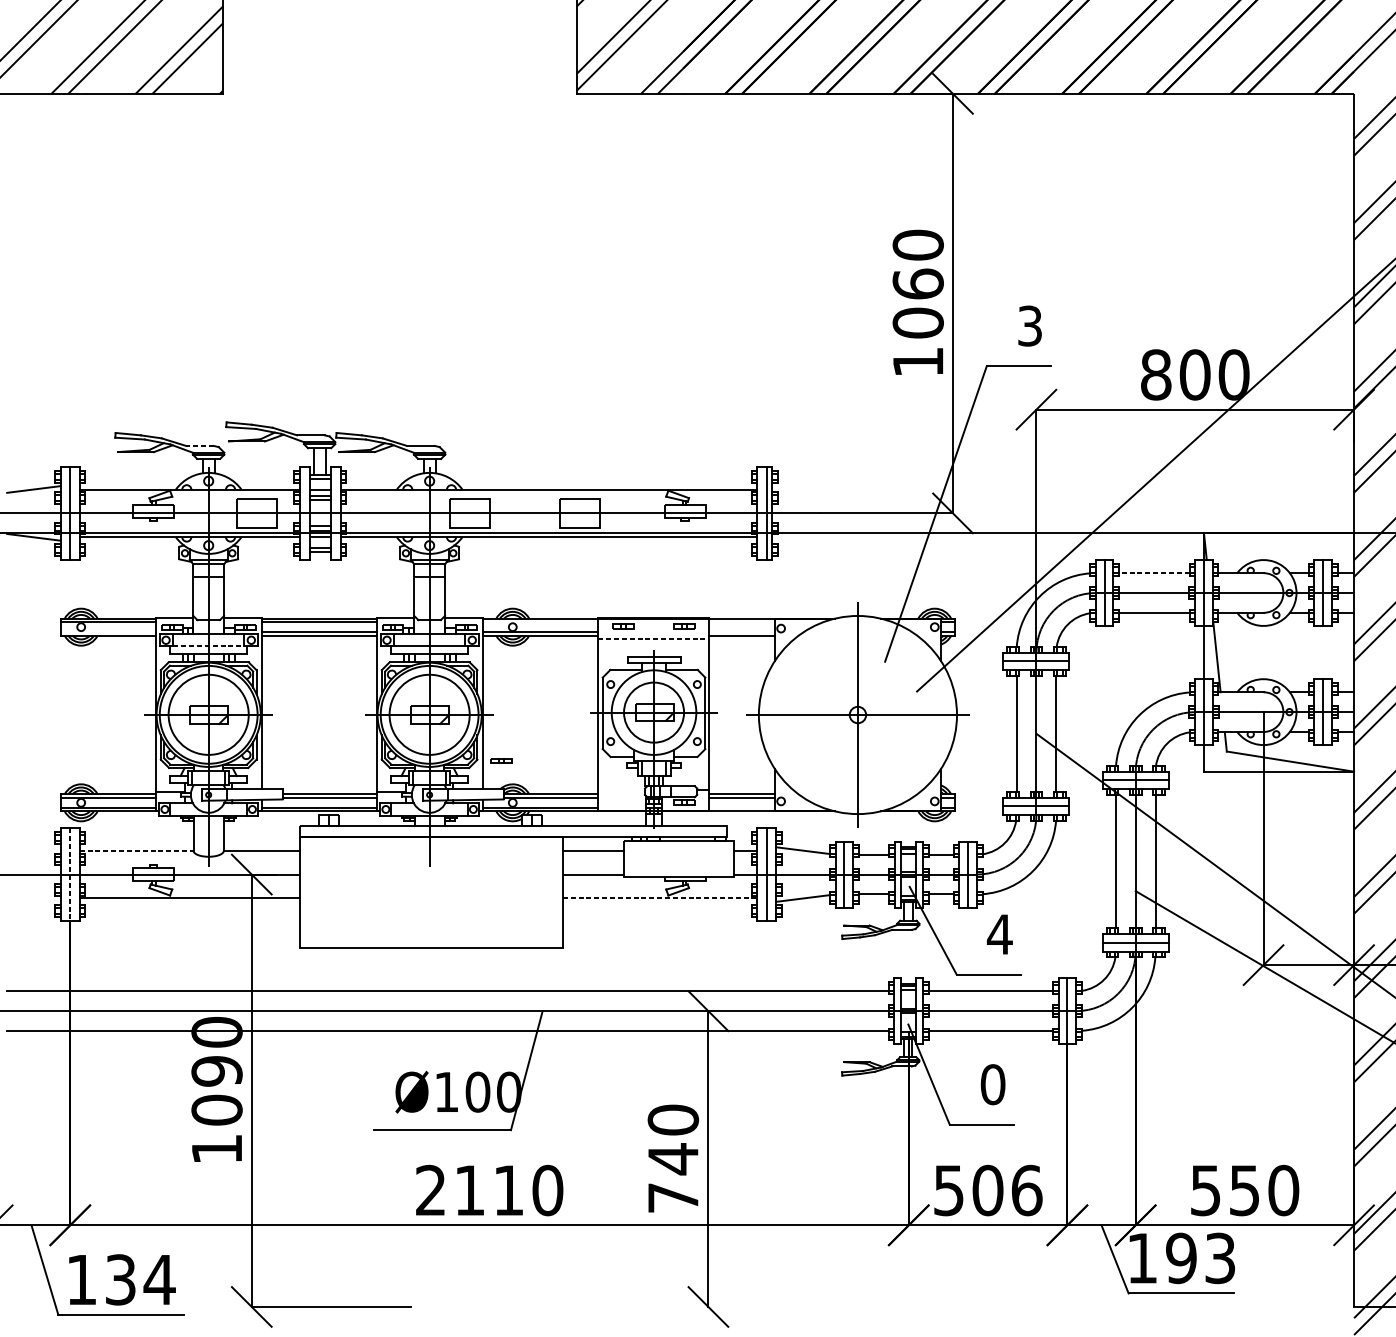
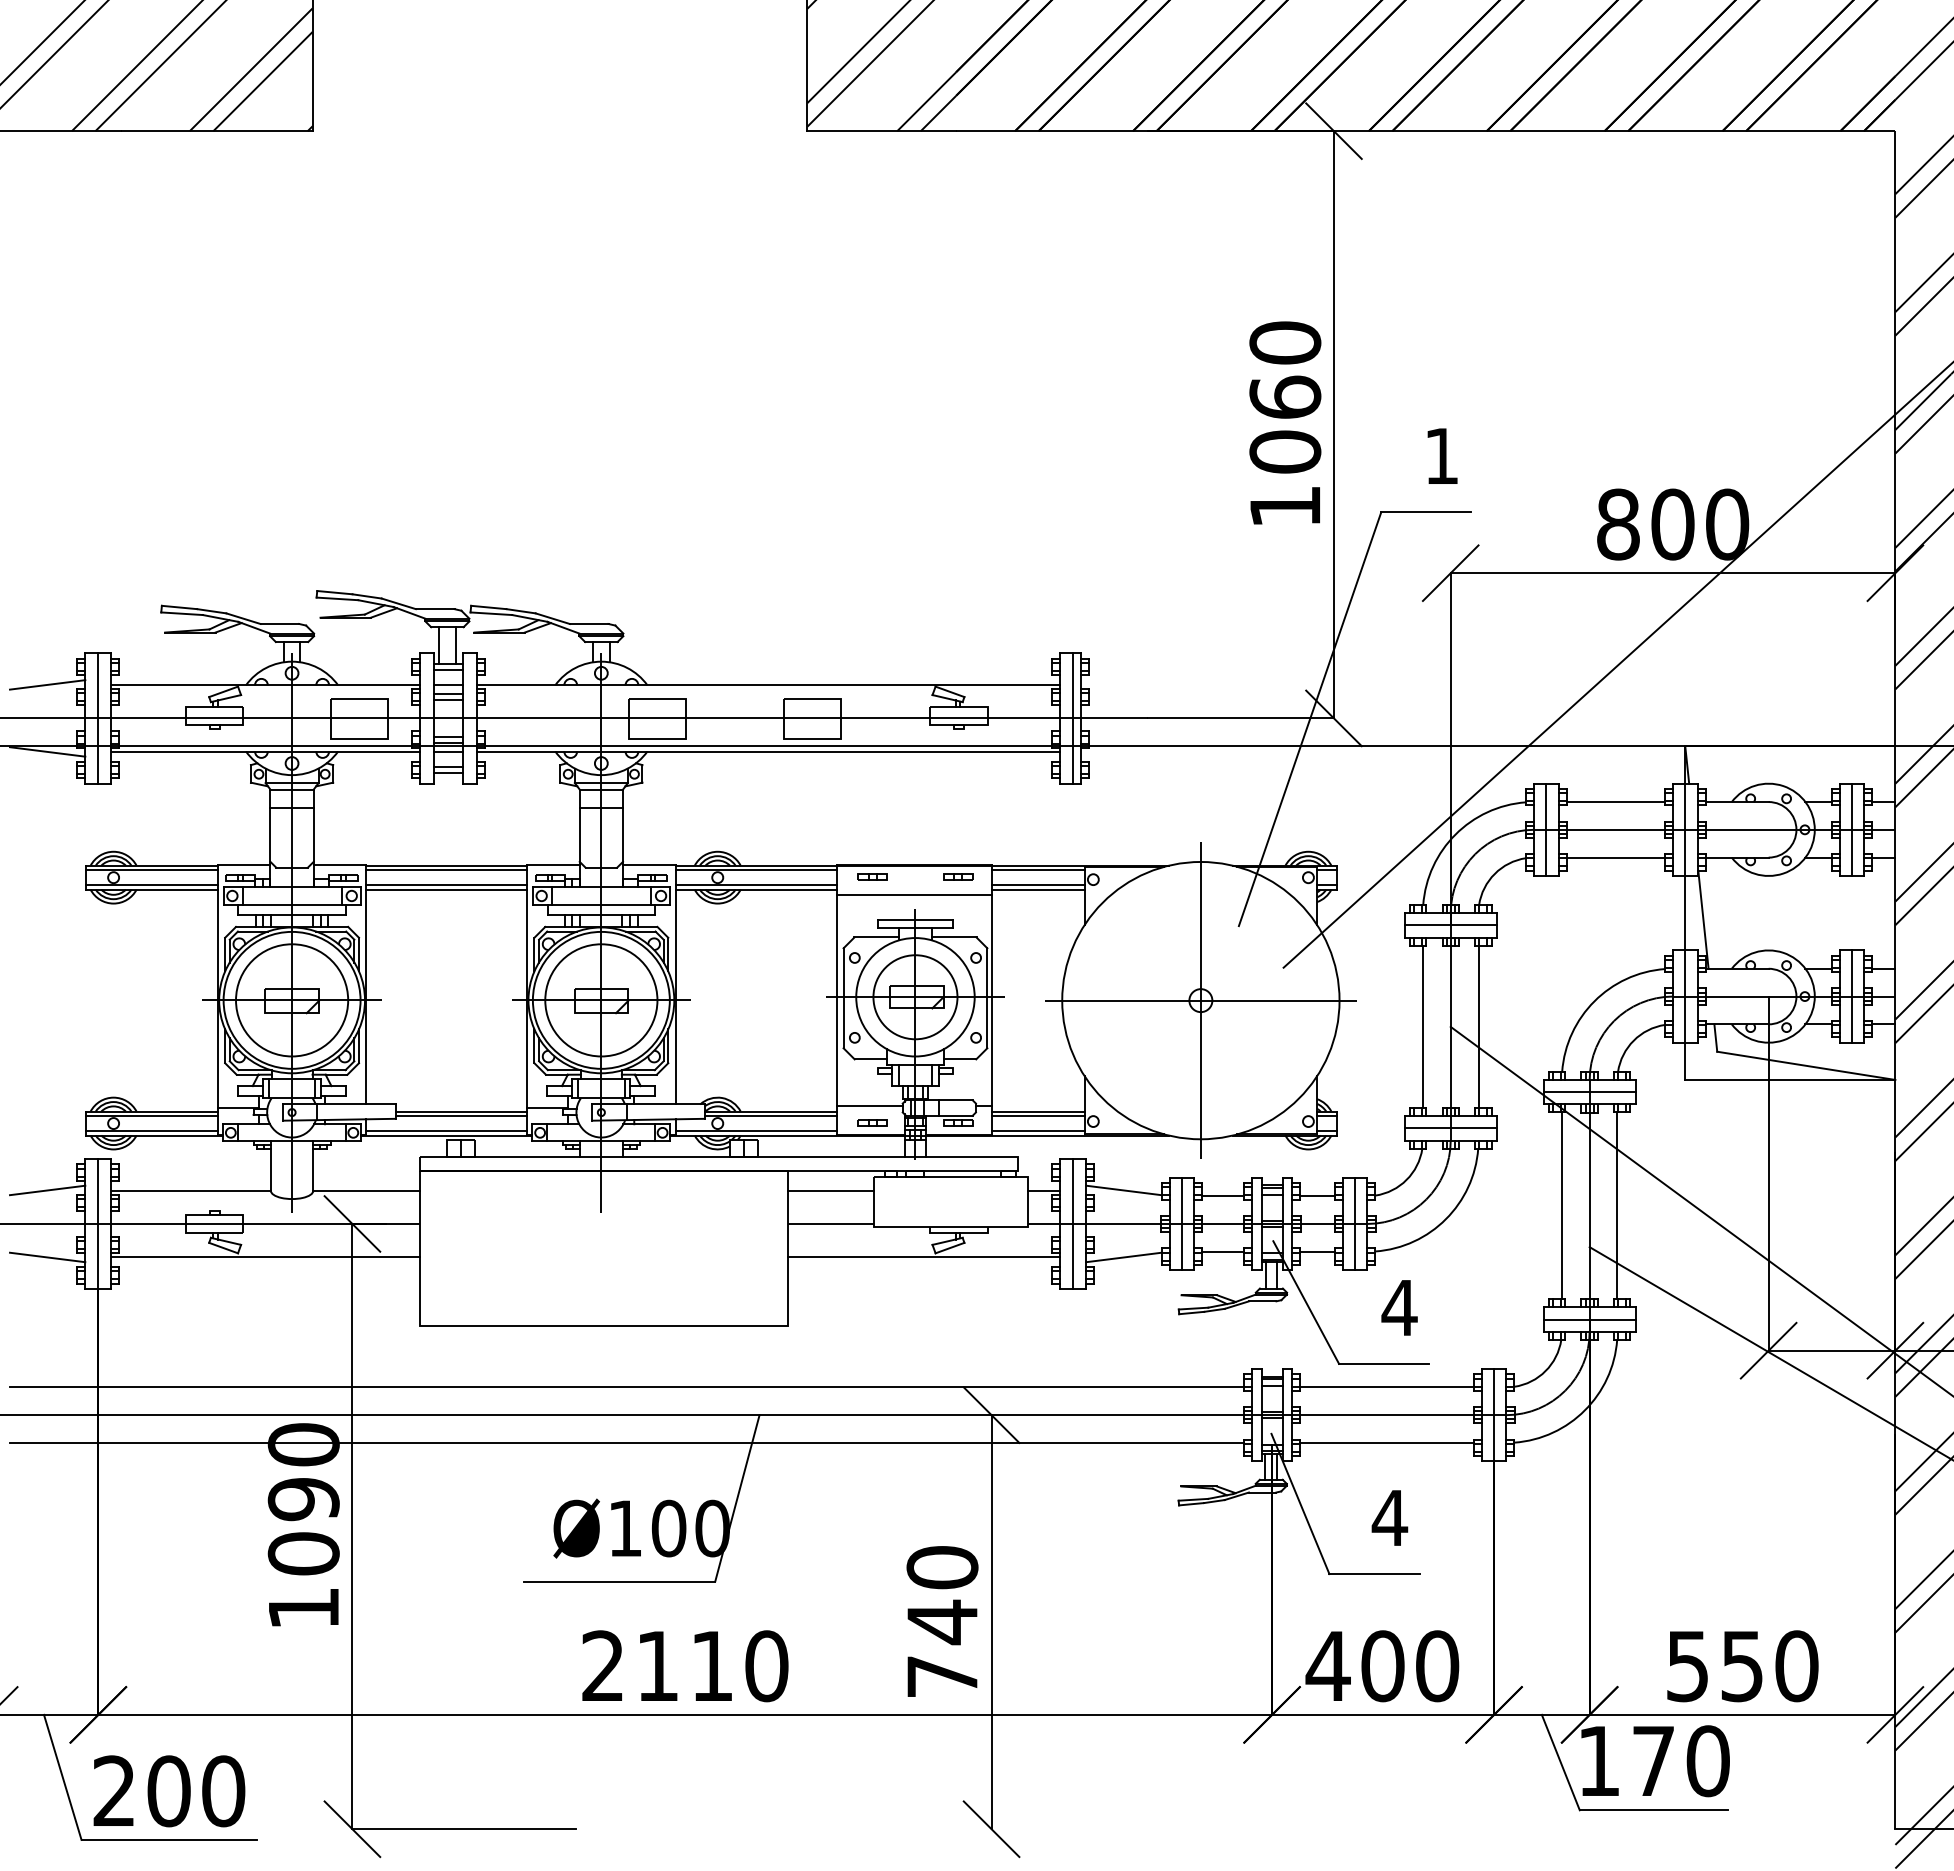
text: (1029, 326) -> (1441, 456), 3 -> 1
line: (199, 445) -> (279, 623), dashed -> solid
line: (1154, 573) -> (1615, 802), dashed -> solid
line: (540, 622) -> (756, 870), added
line: (741, 622) -> (1038, 870), added
line: (108, 632) -> (151, 884), added
line: (741, 632) -> (1038, 884), added
line: (654, 639) -> (915, 894), dashed -> solid
line: (208, 646) -> (292, 904), dashed -> solid
part: (501, 760) -> (872, 1122), moved
line: (621, 790) -> (869, 1106), added
line: (741, 807) -> (1038, 1130), added
line: (33, 850) -> (47, 1190), added
line: (136, 850) -> (191, 1190), dashed -> solid
line: (70, 874) -> (98, 1224), dashed -> solid
line: (33, 898) -> (47, 1257), added
line: (660, 898) -> (924, 1257), dashed -> solid
text: (992, 1084) -> (1389, 1517), 0 -> 4
text: (987, 1190) -> (1382, 1666), 506 -> 400
text: (1200, 1258) -> (1680, 1761), 193 -> 170
text: (121, 1280) -> (169, 1791), 134 -> 200

